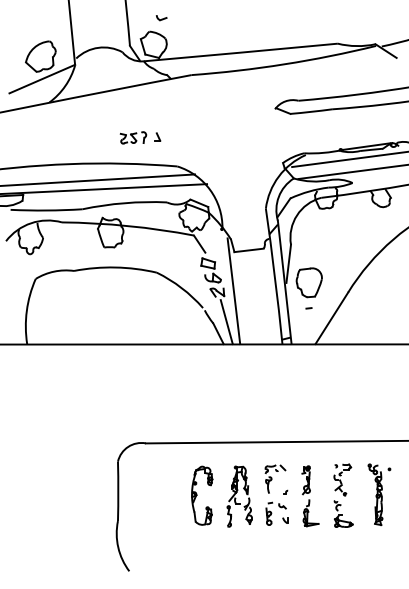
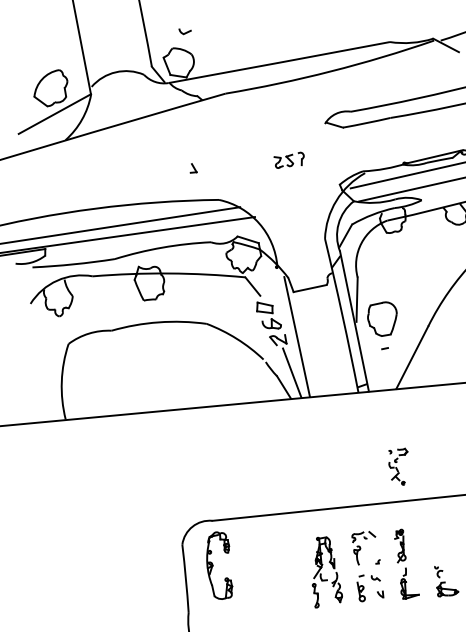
part: (133, 137) -> (289, 159), moved
part: (342, 479) -> (398, 466), moved
part: (202, 495) -> (219, 565), moved

